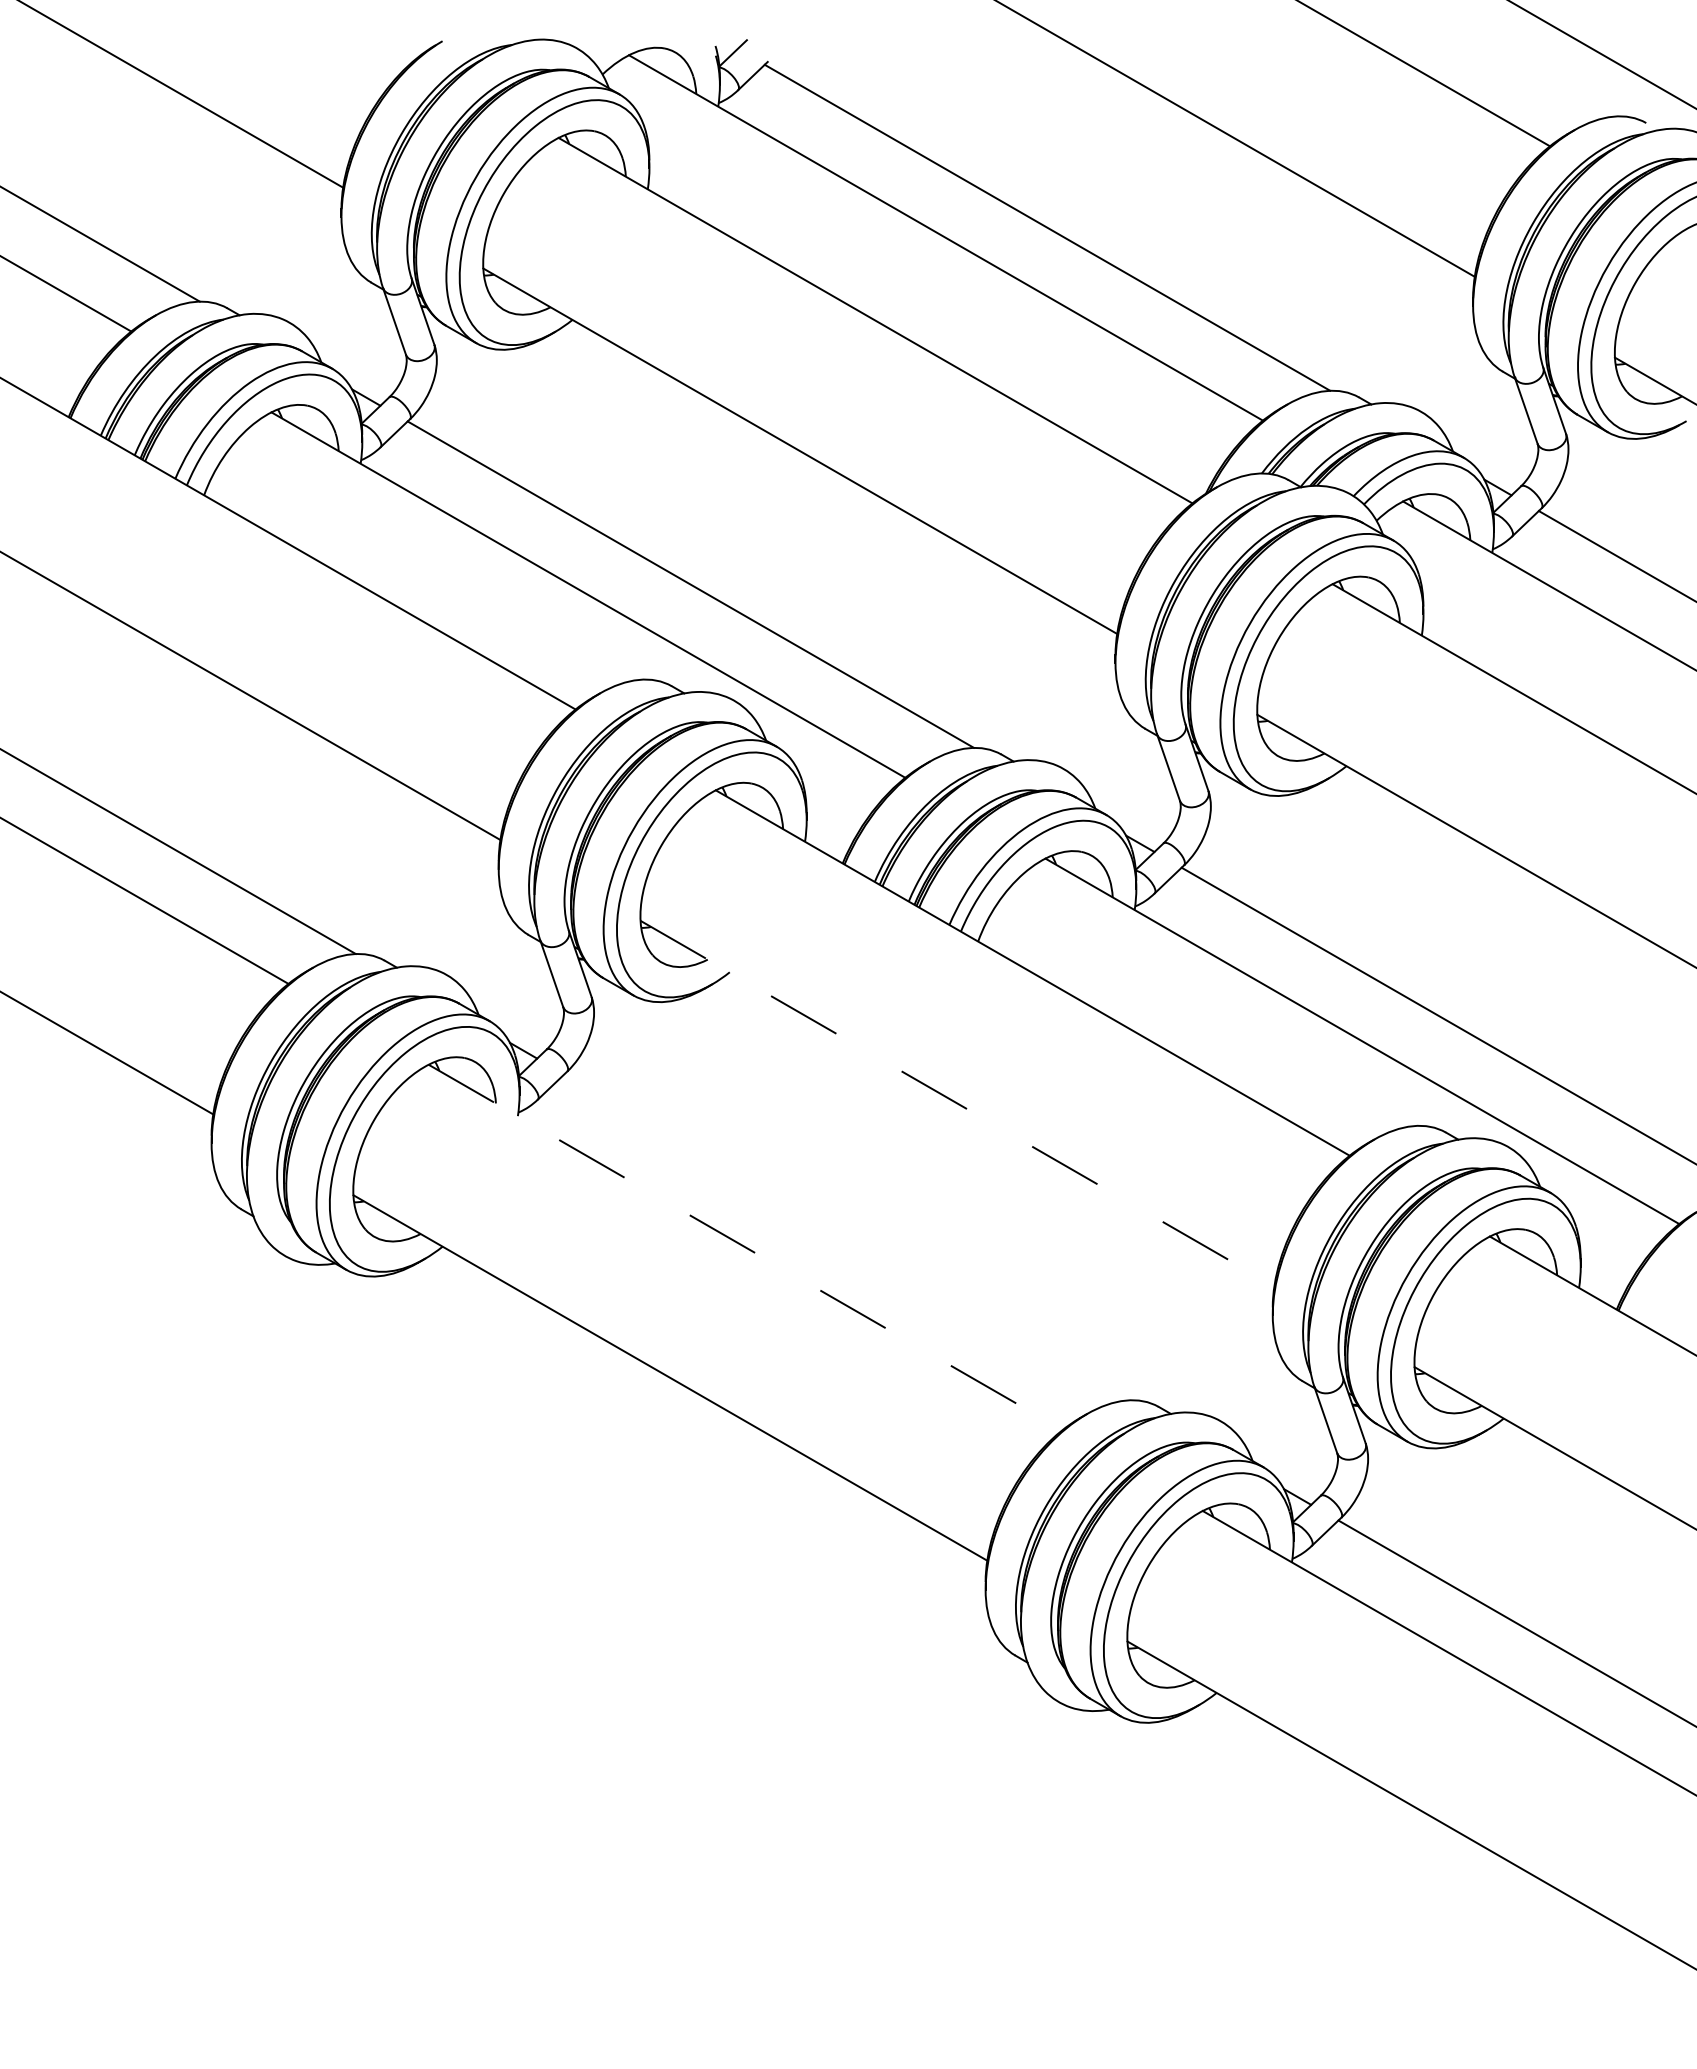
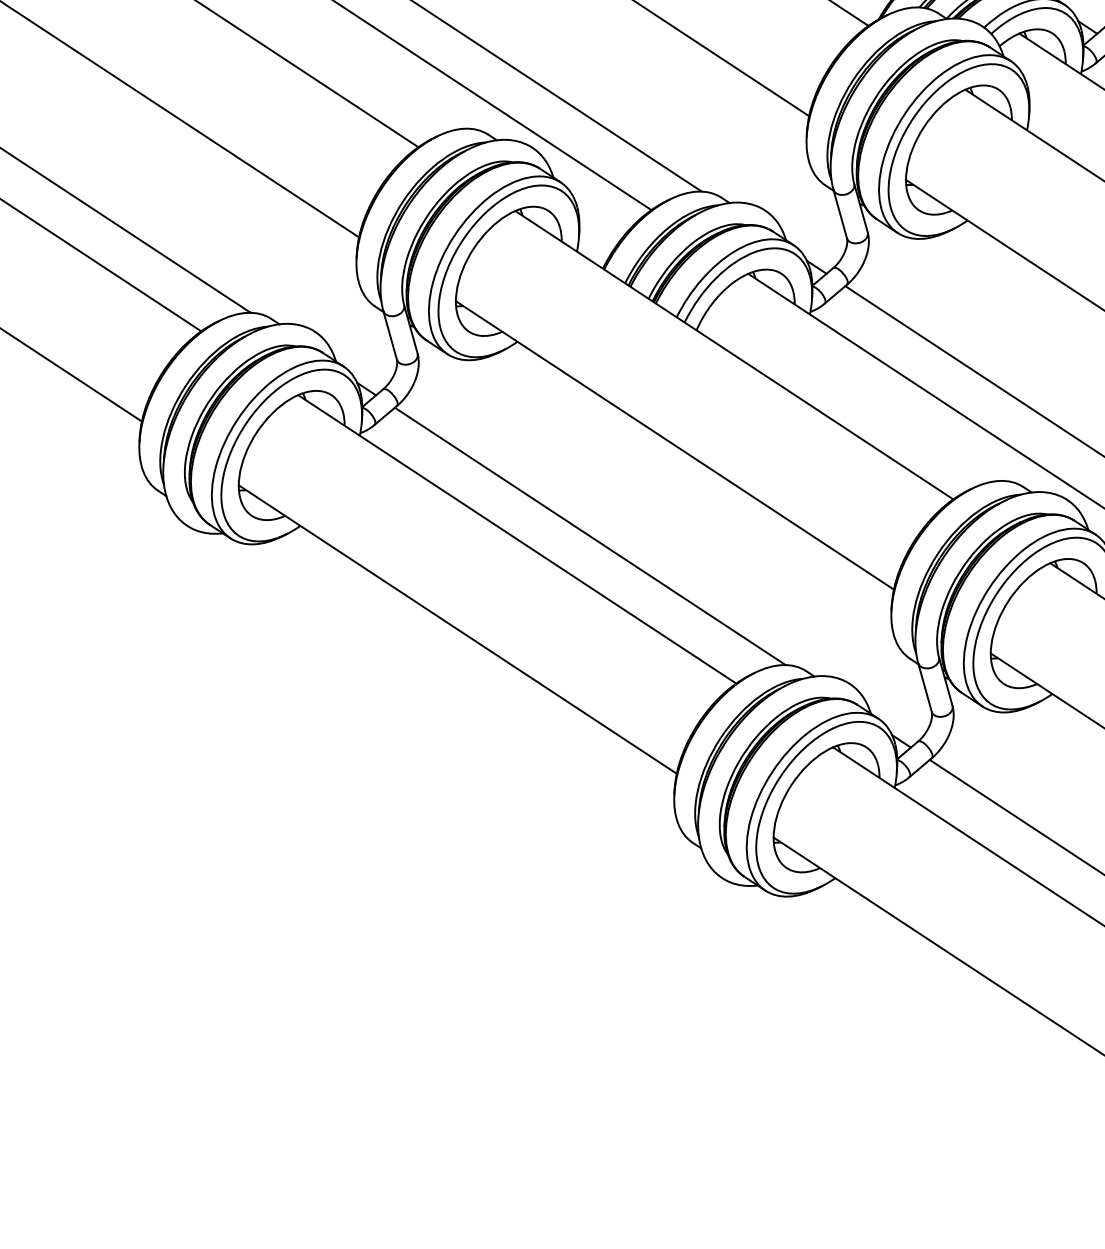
line: (957, 1103) -> (674, 445), dashed -> solid
line: (846, 1237) -> (589, 536), added
line: (745, 1247) -> (517, 539), dashed -> solid

